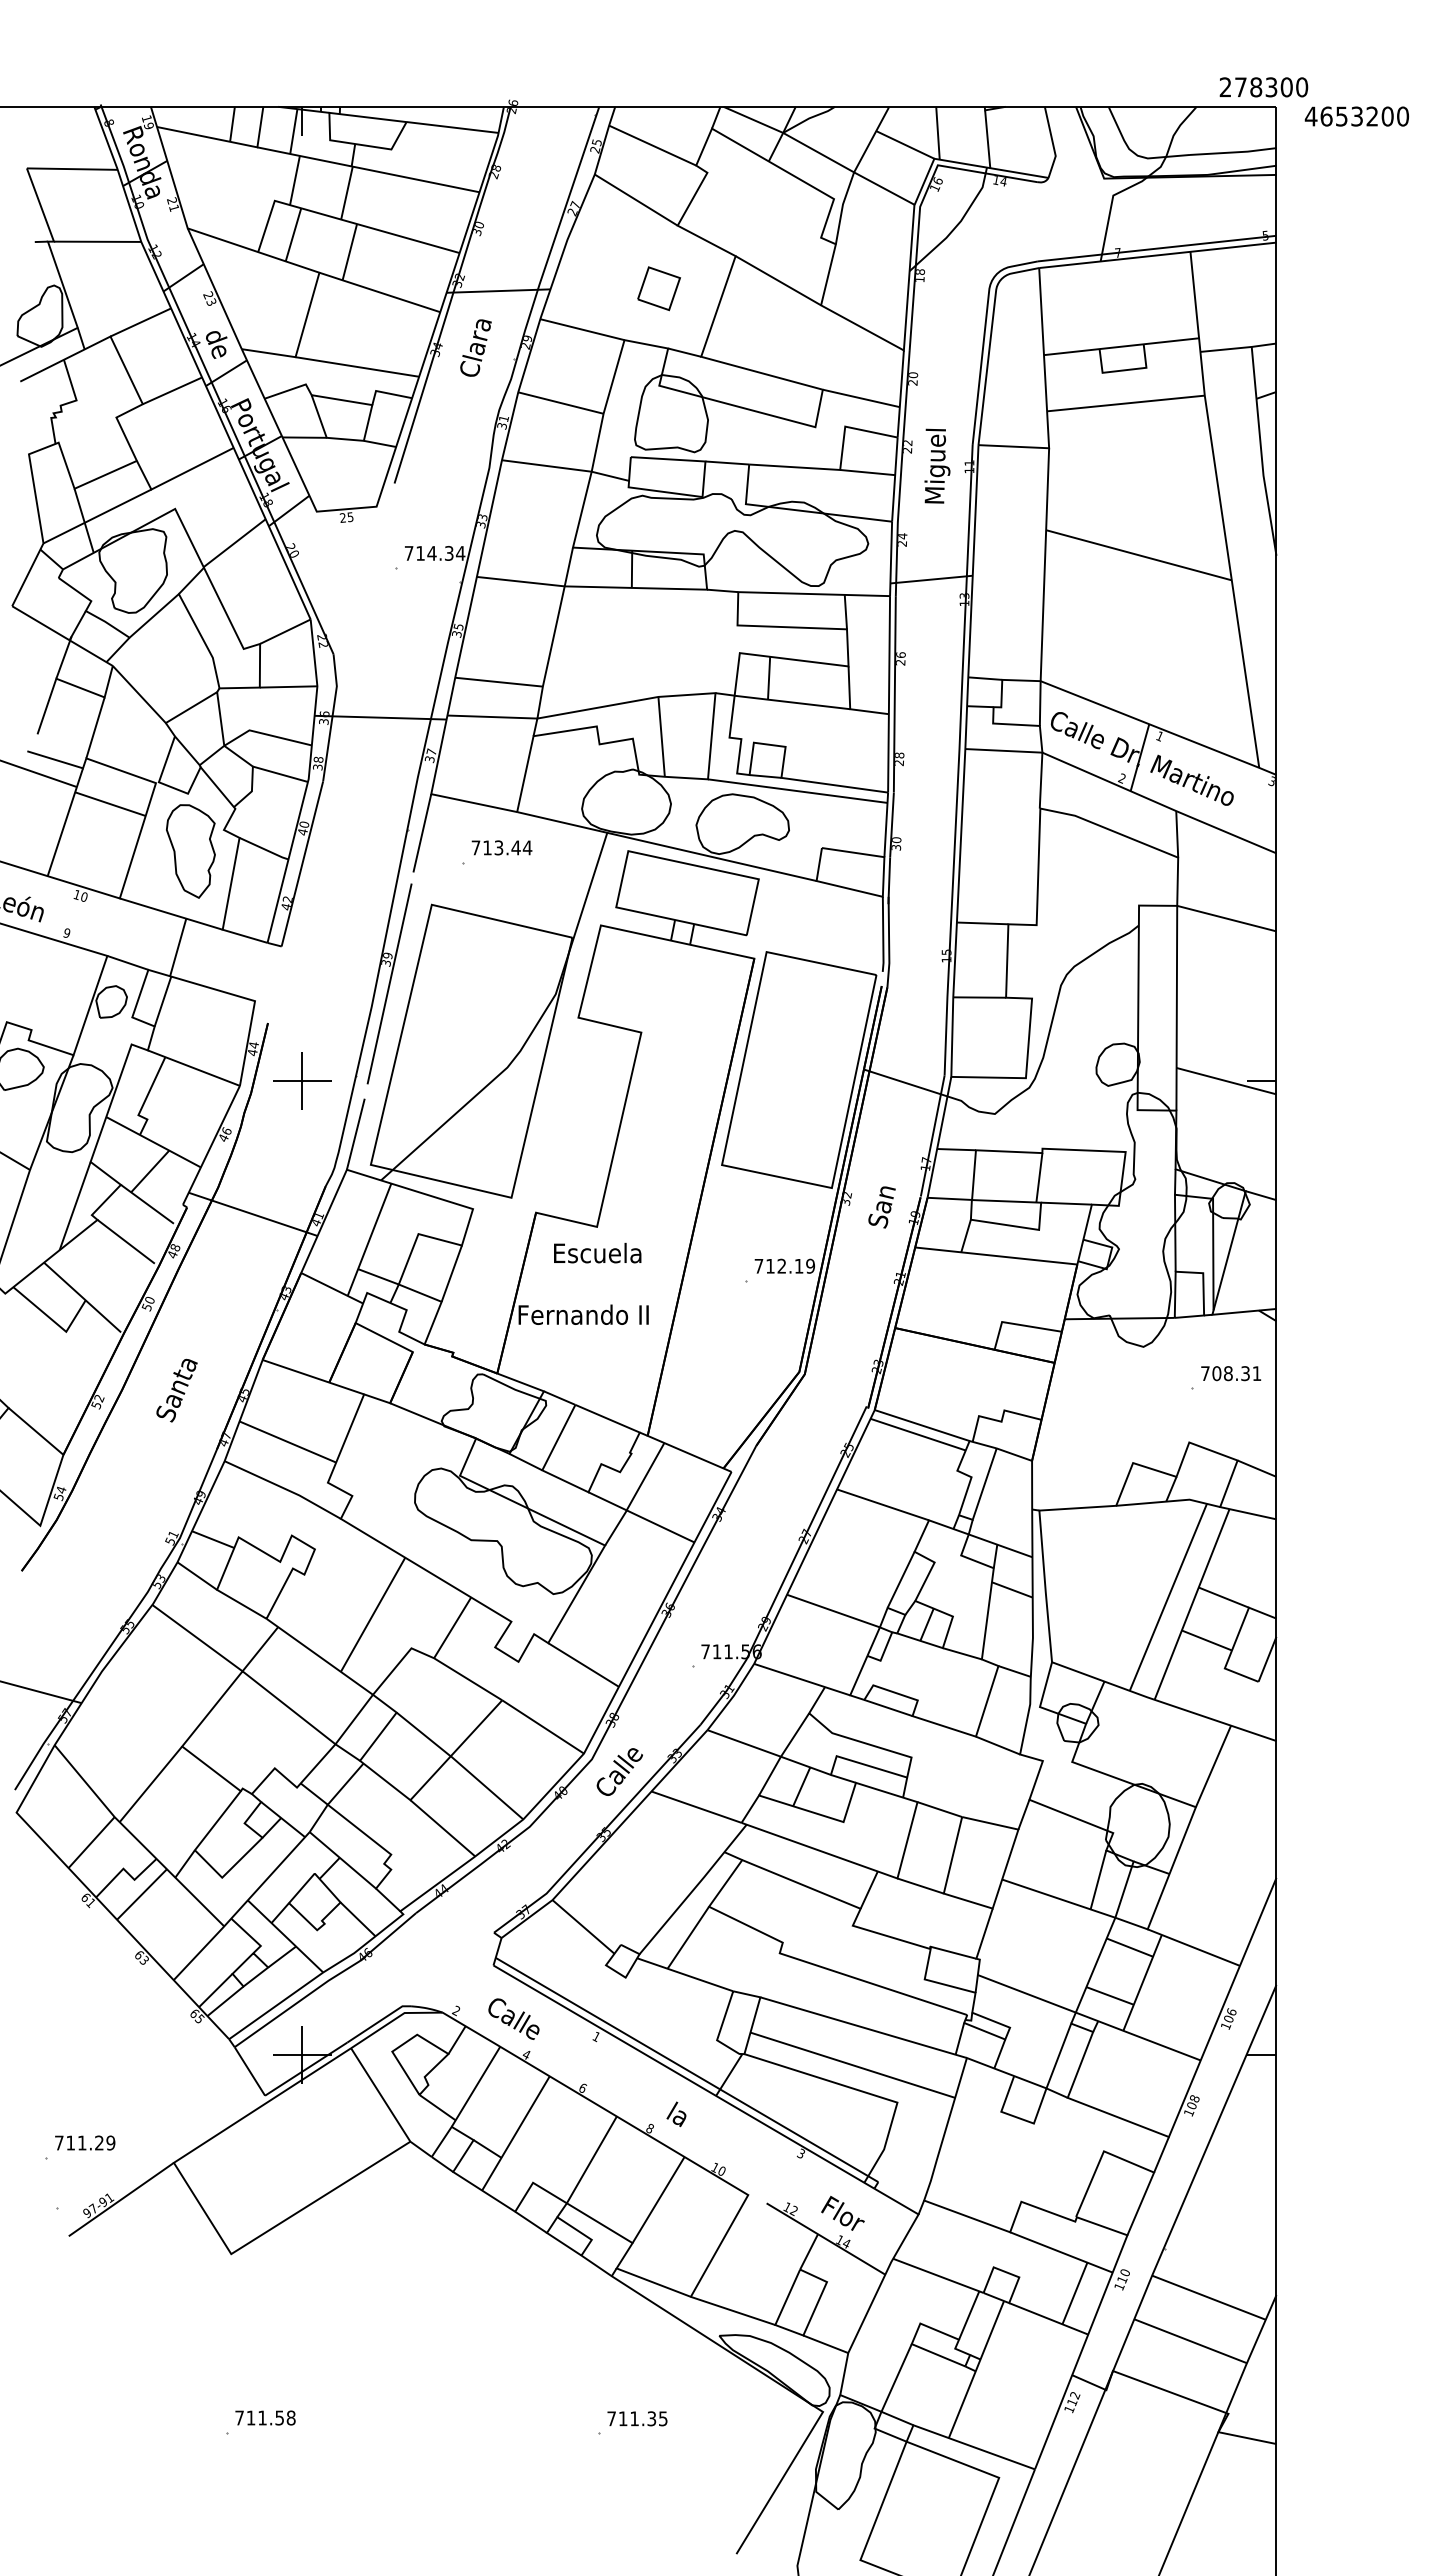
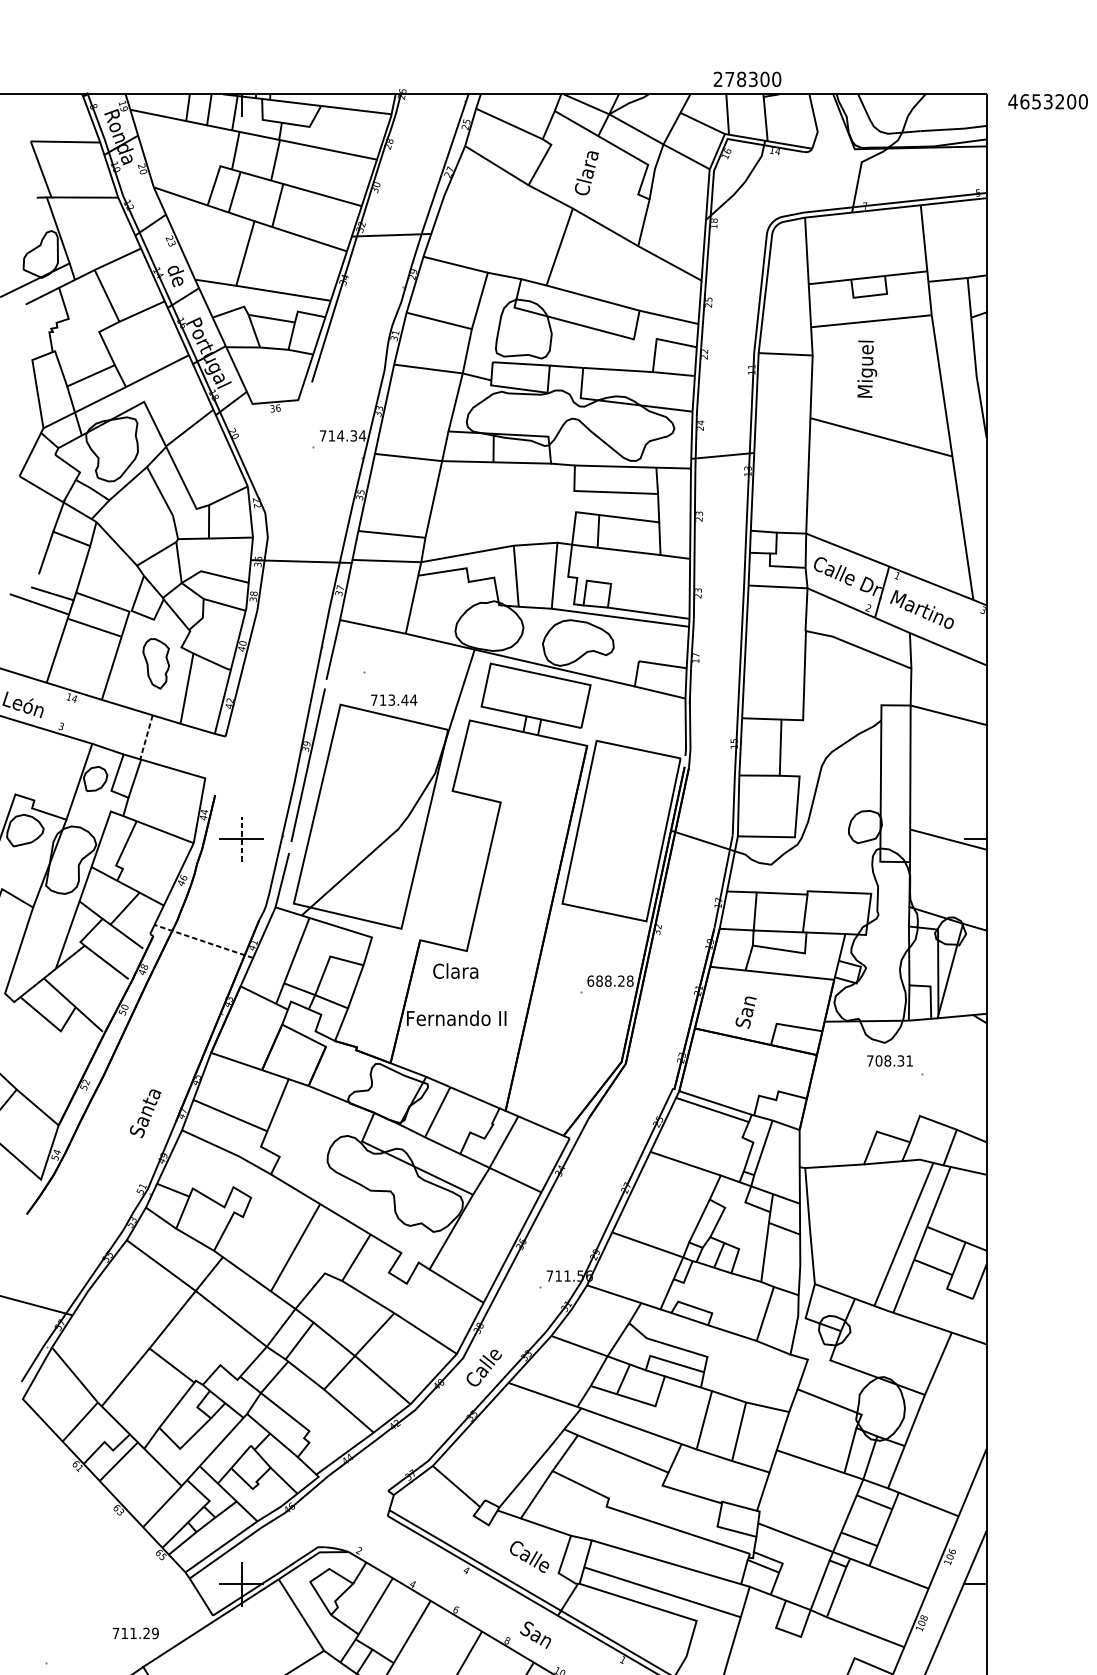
text: (1263, 87) -> (747, 79), moved
text: (174, 207) -> (143, 171), 21 -> 20
part: (658, 288) -> (513, 233), removed
text: (475, 347) -> (586, 172), moved
text: (913, 375) -> (708, 299), 20 -> 25
text: (937, 465) -> (867, 368), moved
text: (346, 517) -> (275, 408), 25 -> 36
text: (900, 655) -> (698, 514), 26 -> 23
text: (899, 755) -> (698, 590), 28 -> 23
text: (896, 843) -> (695, 657), 30 -> 17
text: (501, 847) -> (393, 699), moved
part: (190, 851) -> (155, 663), size x0.7
text: (83, 897) -> (74, 699), 10 -> 14
text: (66, 932) -> (61, 725), 9 -> 3
line: (178, 947) -> (146, 737), solid -> dashed
line: (302, 1080) -> (241, 839), solid -> dashed
text: (881, 1207) -> (745, 1012), moved
line: (253, 1214) -> (204, 941), solid -> dashed
text: (597, 1252) -> (467, 970), Escuela -> Clara
text: (784, 1265) -> (610, 980), 712.19 -> 688.28
text: (1231, 1373) -> (890, 1060), moved
text: (176, 1390) -> (145, 1113), moved
text: (513, 2018) -> (529, 1556), moved
text: (596, 2037) -> (466, 1571), 1 -> 4
text: (686, 2120) -> (535, 1634), la -> San
text: (85, 2142) -> (136, 1633), moved
text: (800, 2153) -> (622, 1659), 3 -> 1

